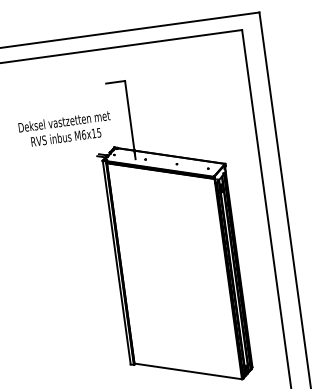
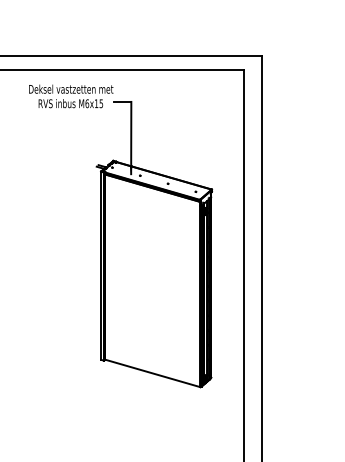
text: (65, 129) -> (71, 96), moved

